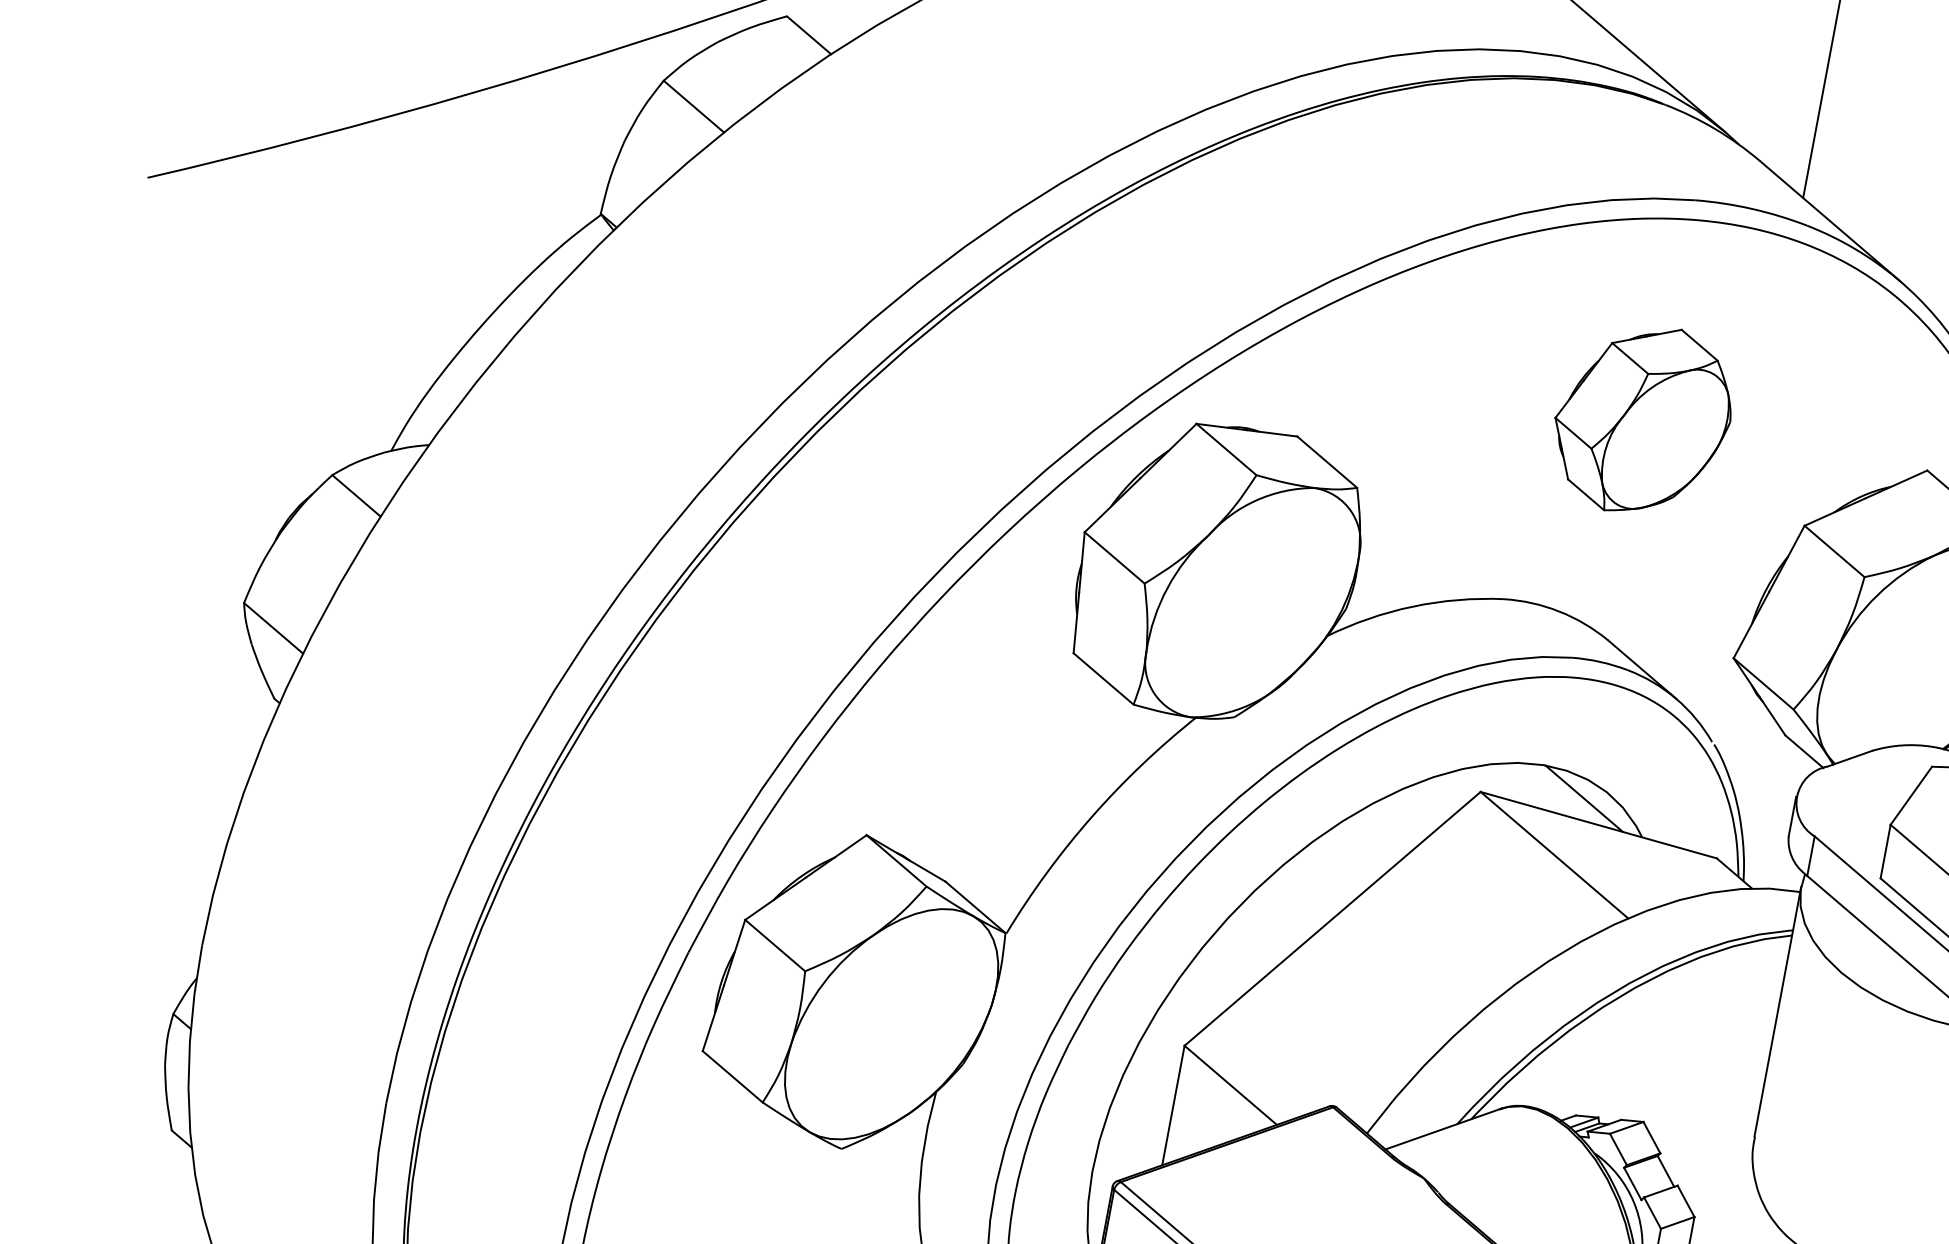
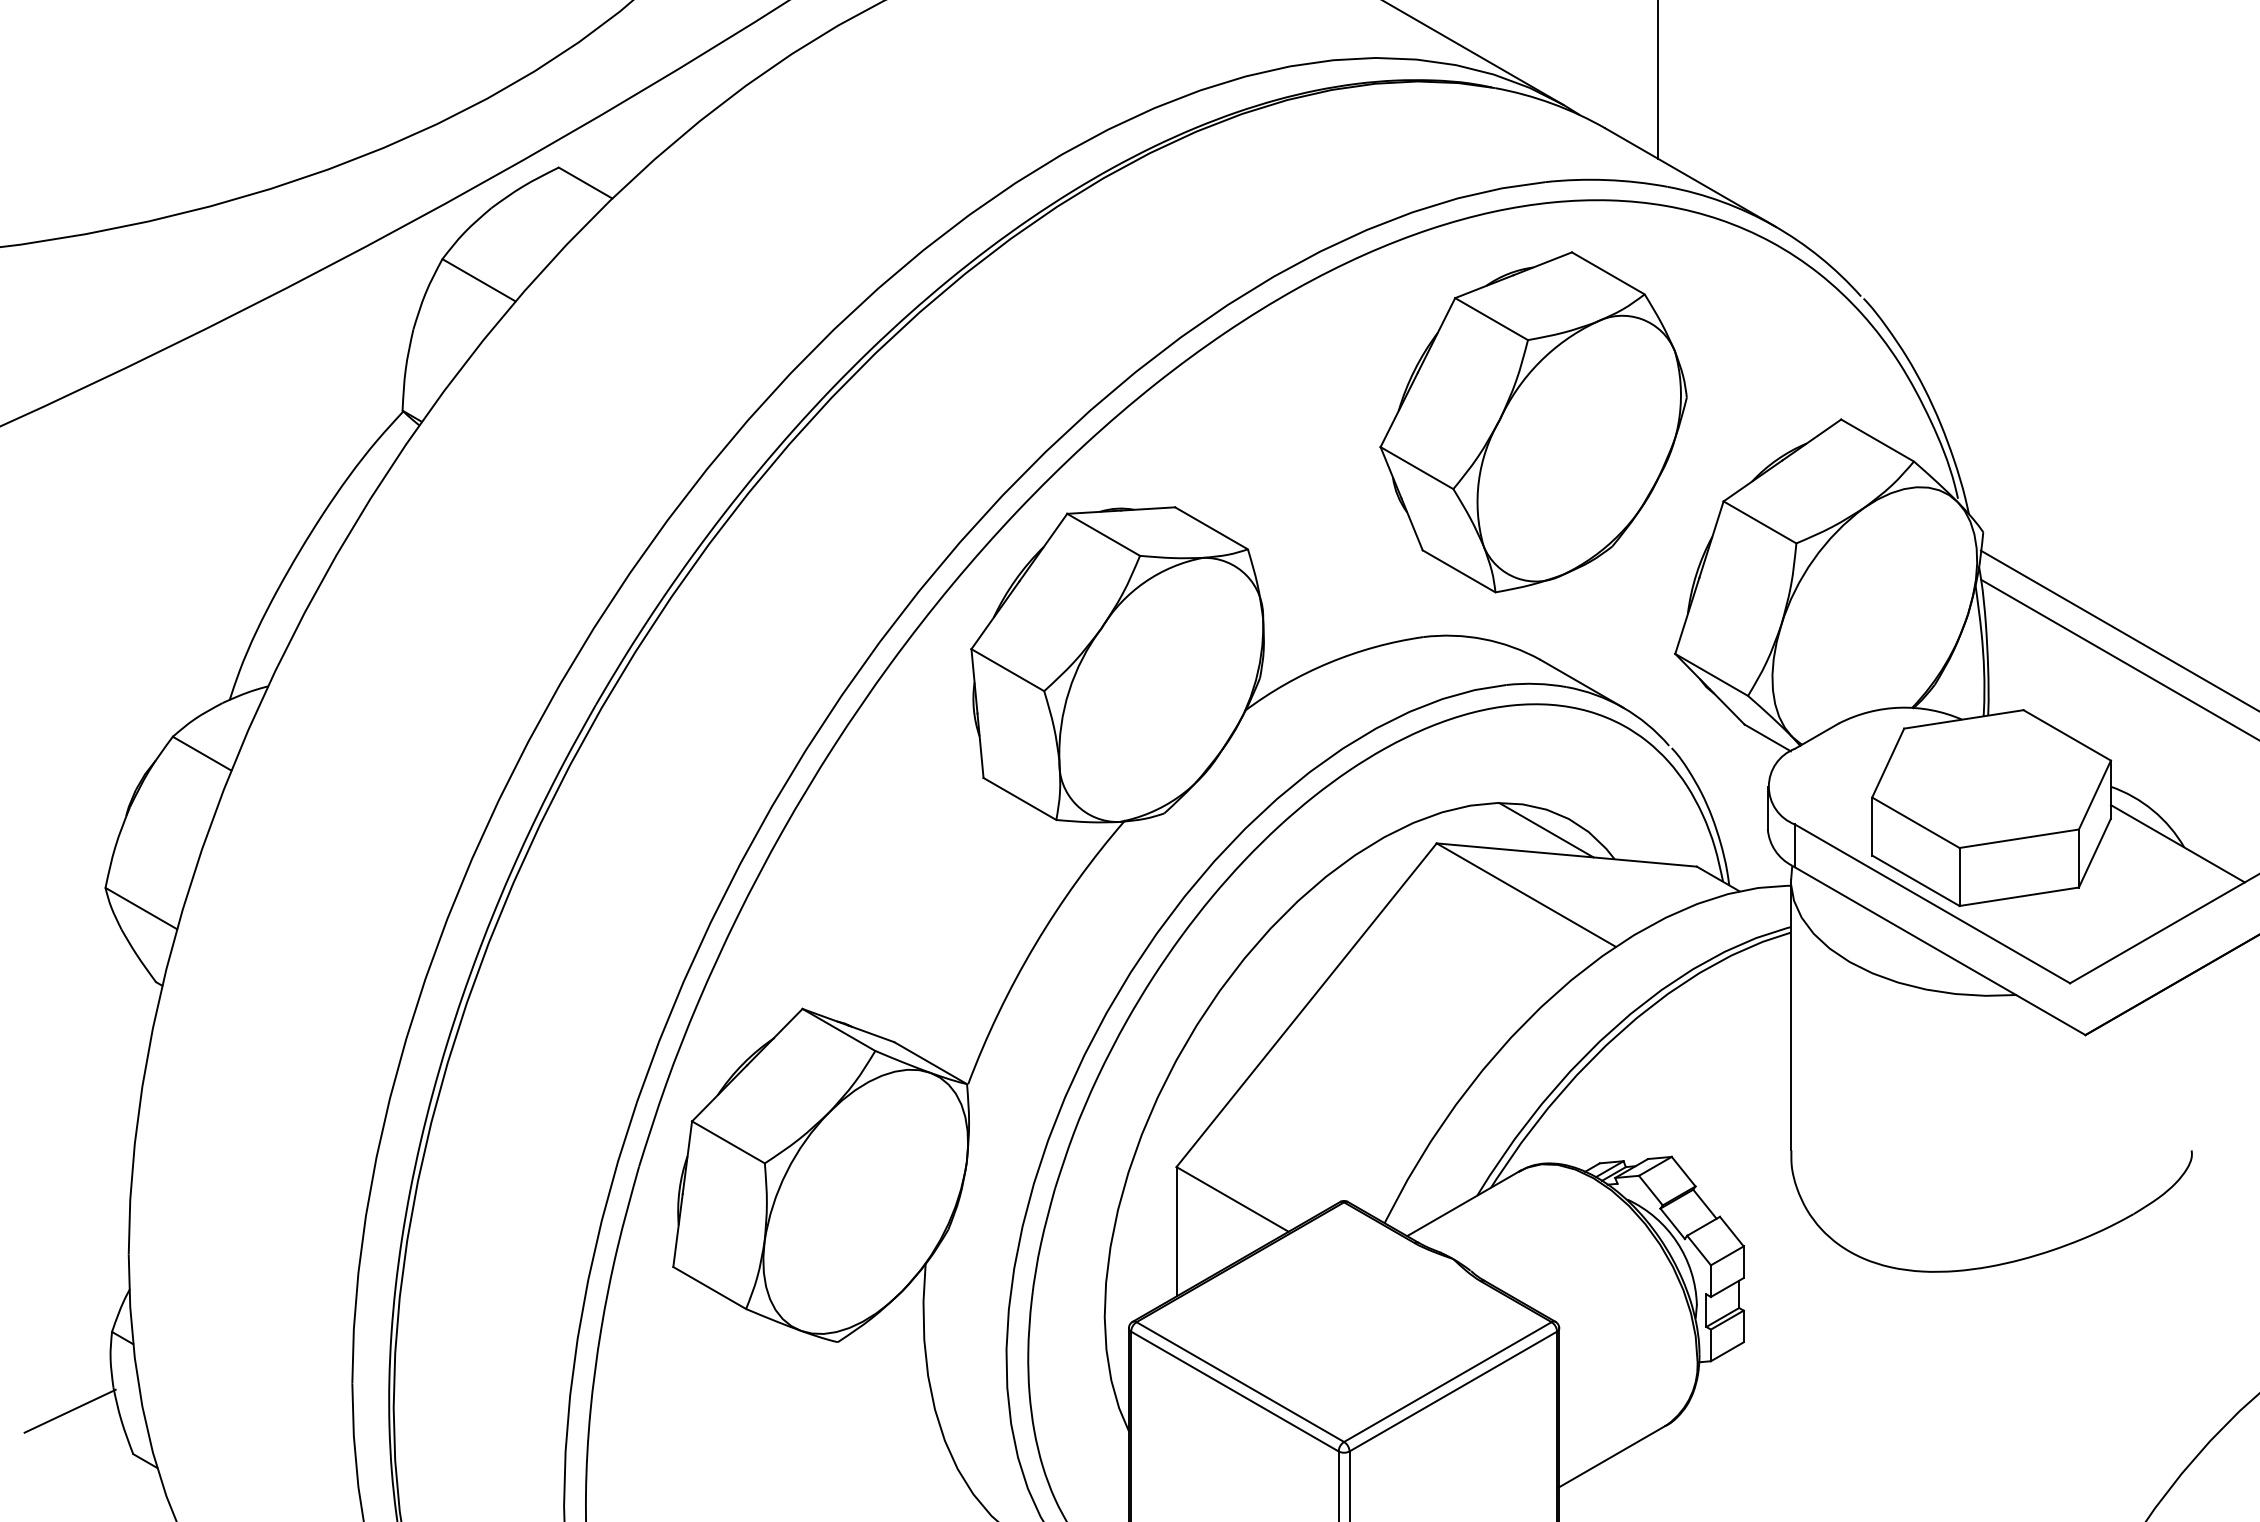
part: (1642, 420) -> (1533, 422), size x1.67
line: (120, 1079) -> (69, 1410), added

